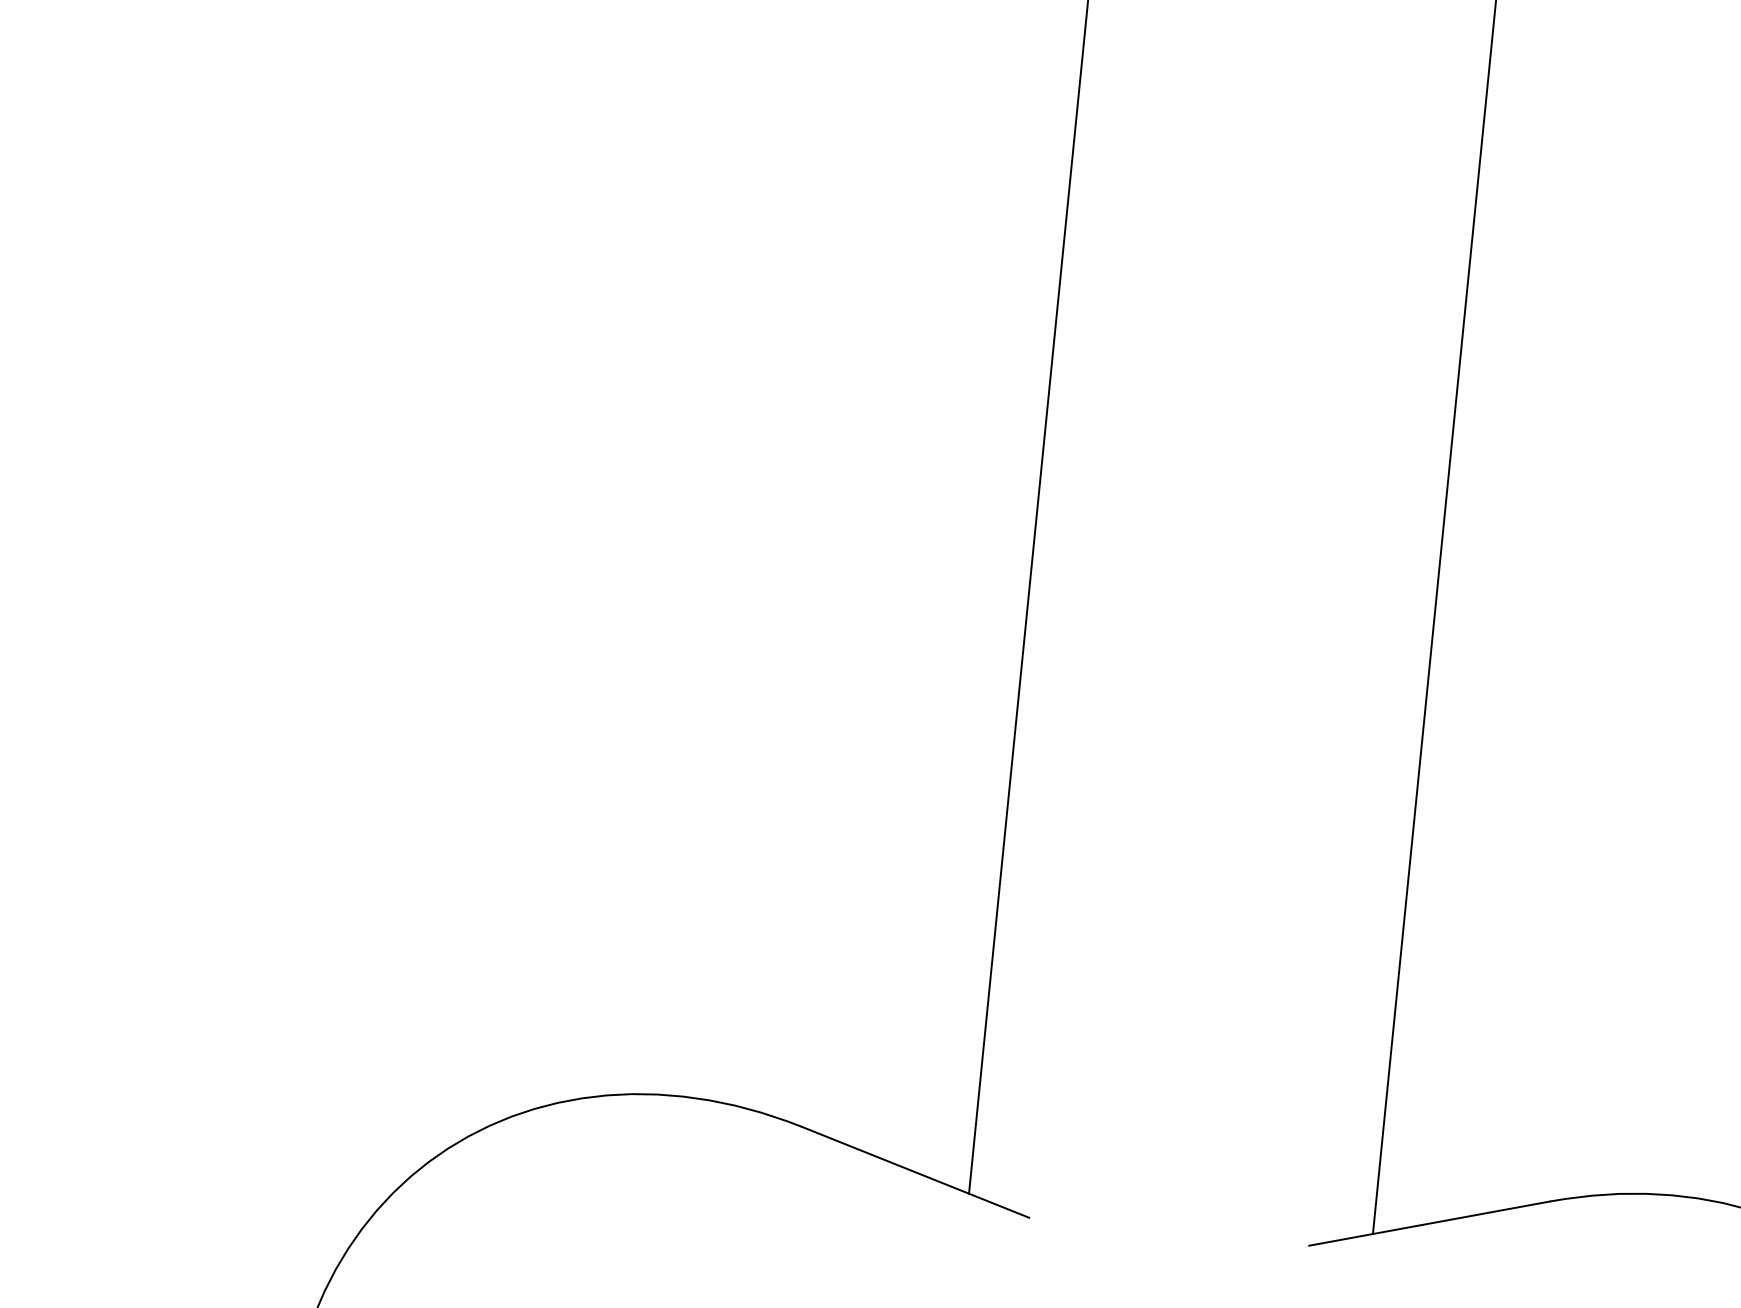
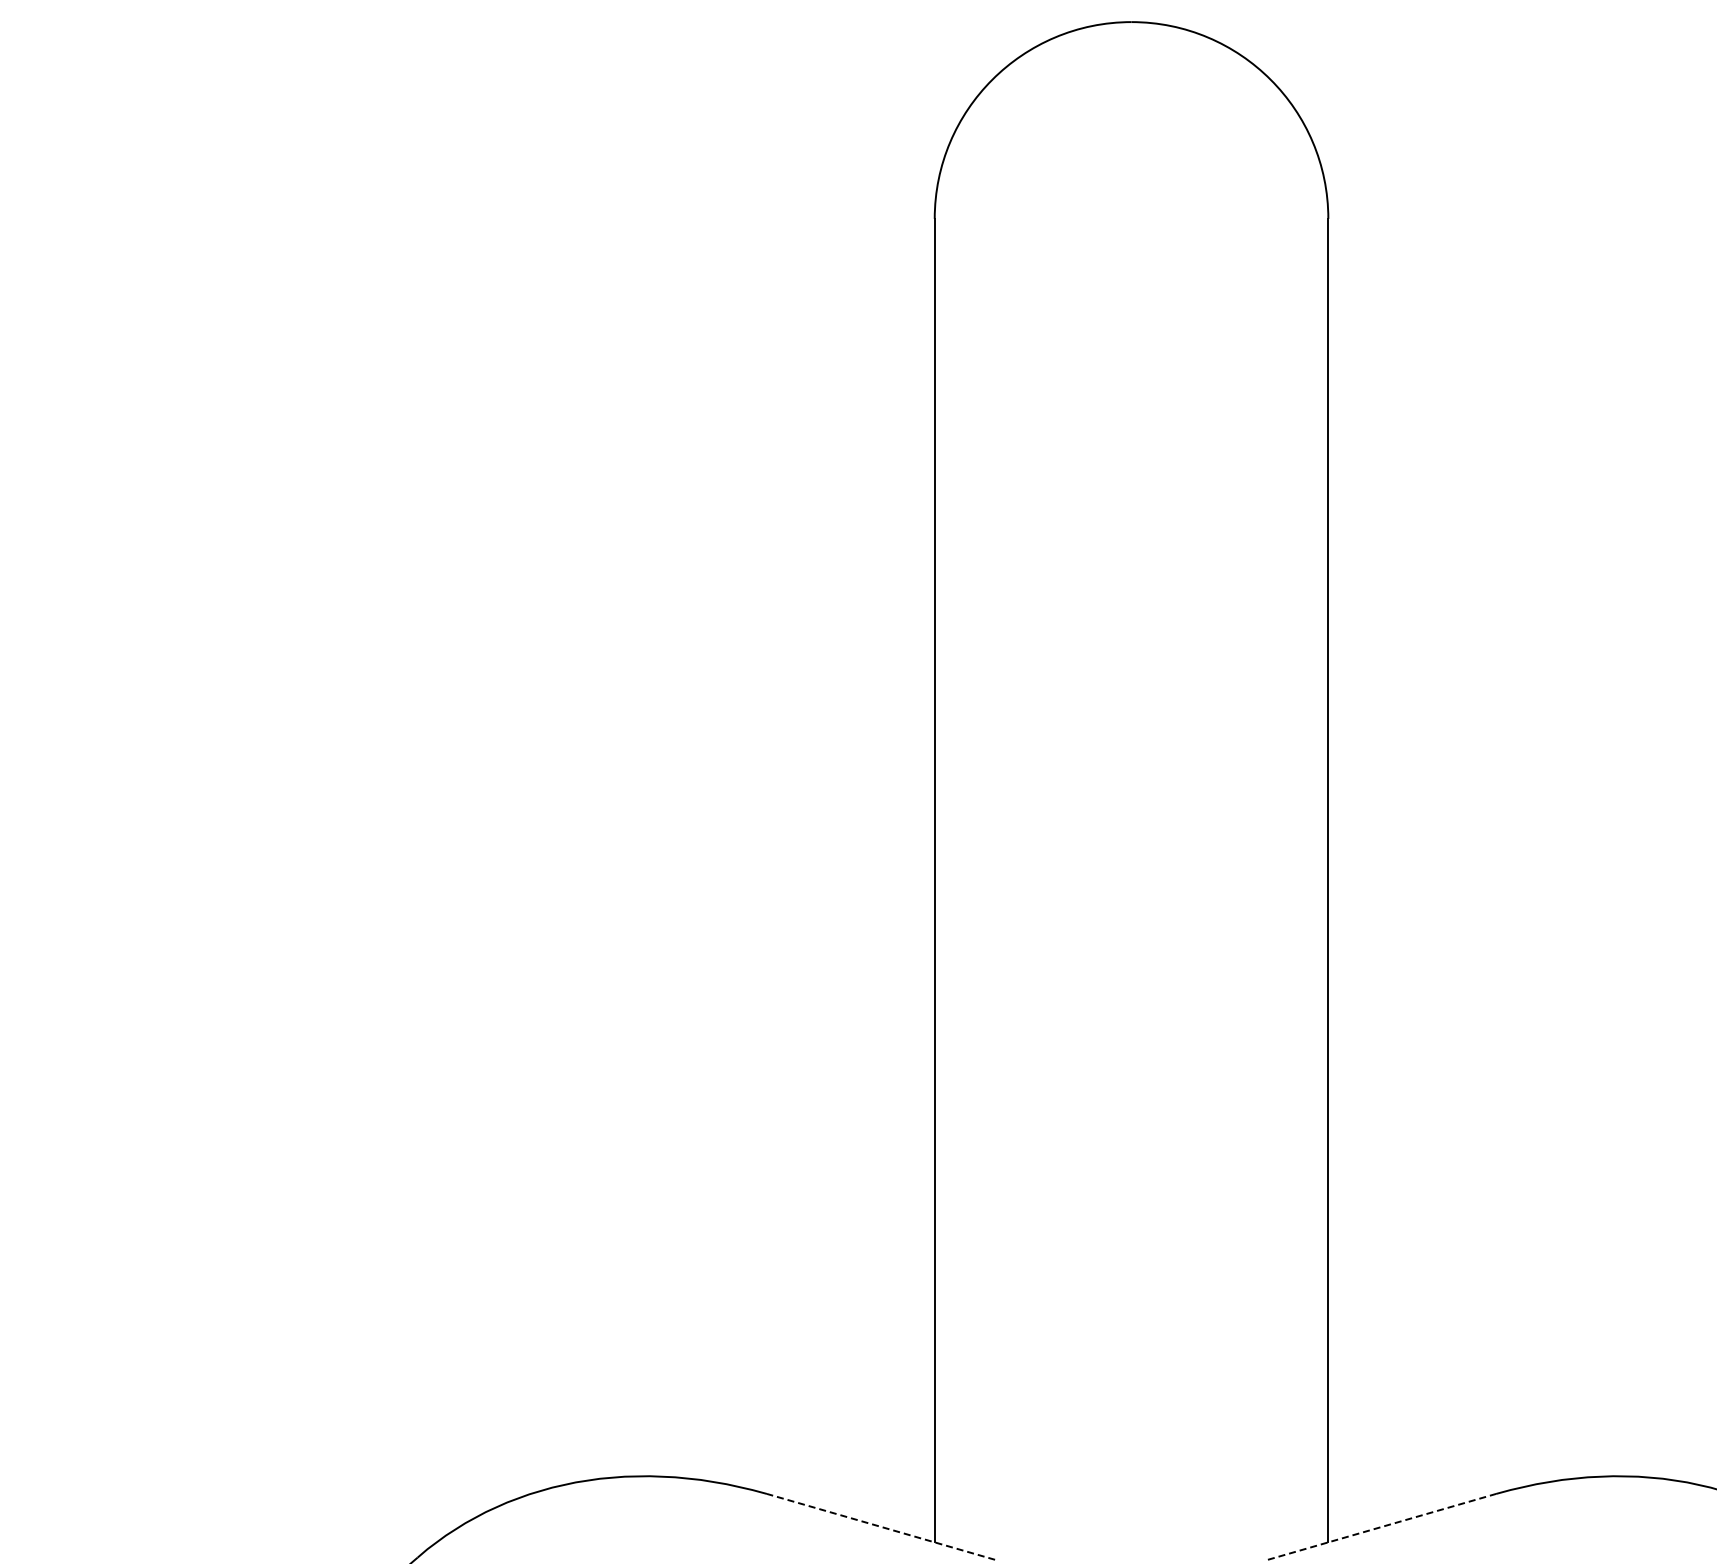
line: (916, 1171) -> (881, 1526), solid -> dashed
line: (1430, 1223) -> (1382, 1526), solid -> dashed

